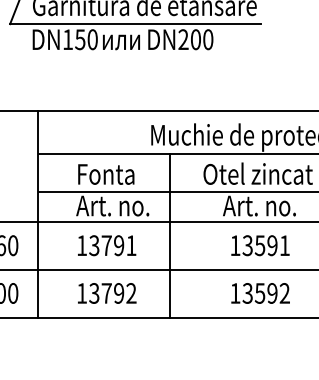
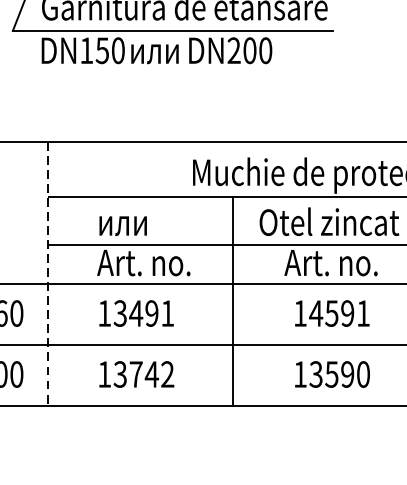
text: (106, 174) -> (135, 222), Fonta -> или
line: (37, 215) -> (47, 275), solid -> dashed
line: (170, 235) -> (232, 300), moved
text: (106, 245) -> (135, 313), 13791 -> 13491
text: (247, 245) -> (315, 313), 13591 -> 14591
text: (118, 293) -> (151, 374), 13792 -> 13742
text: (284, 293) -> (363, 374), 13592 -> 13590

